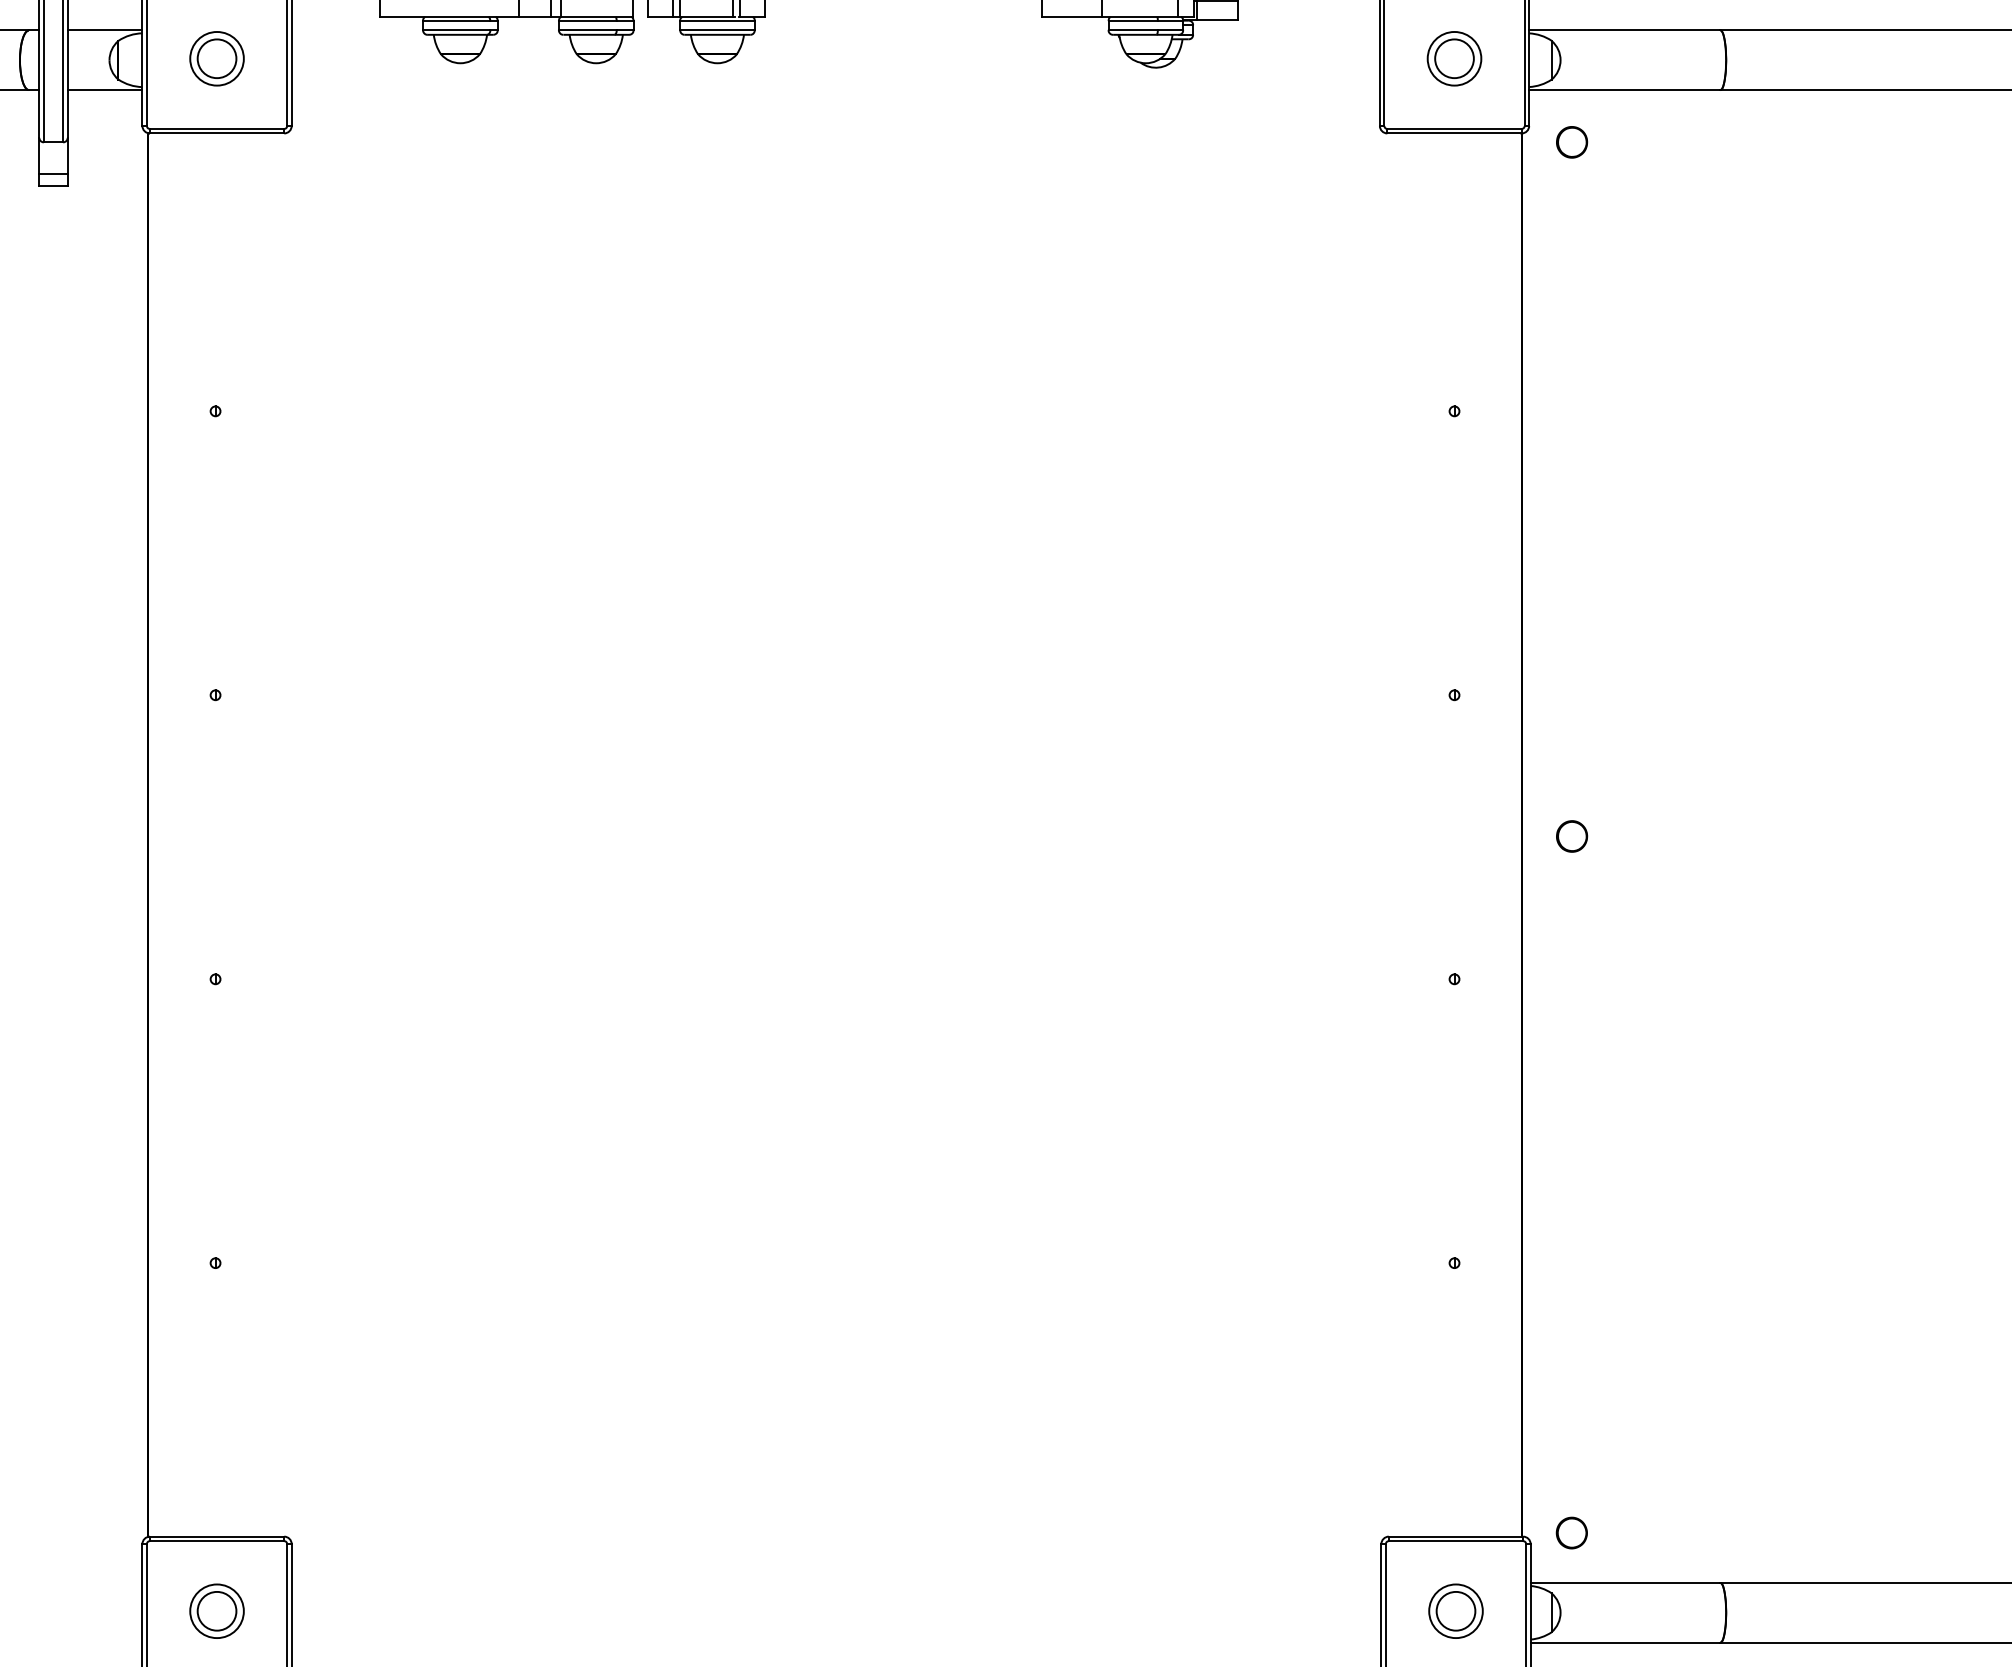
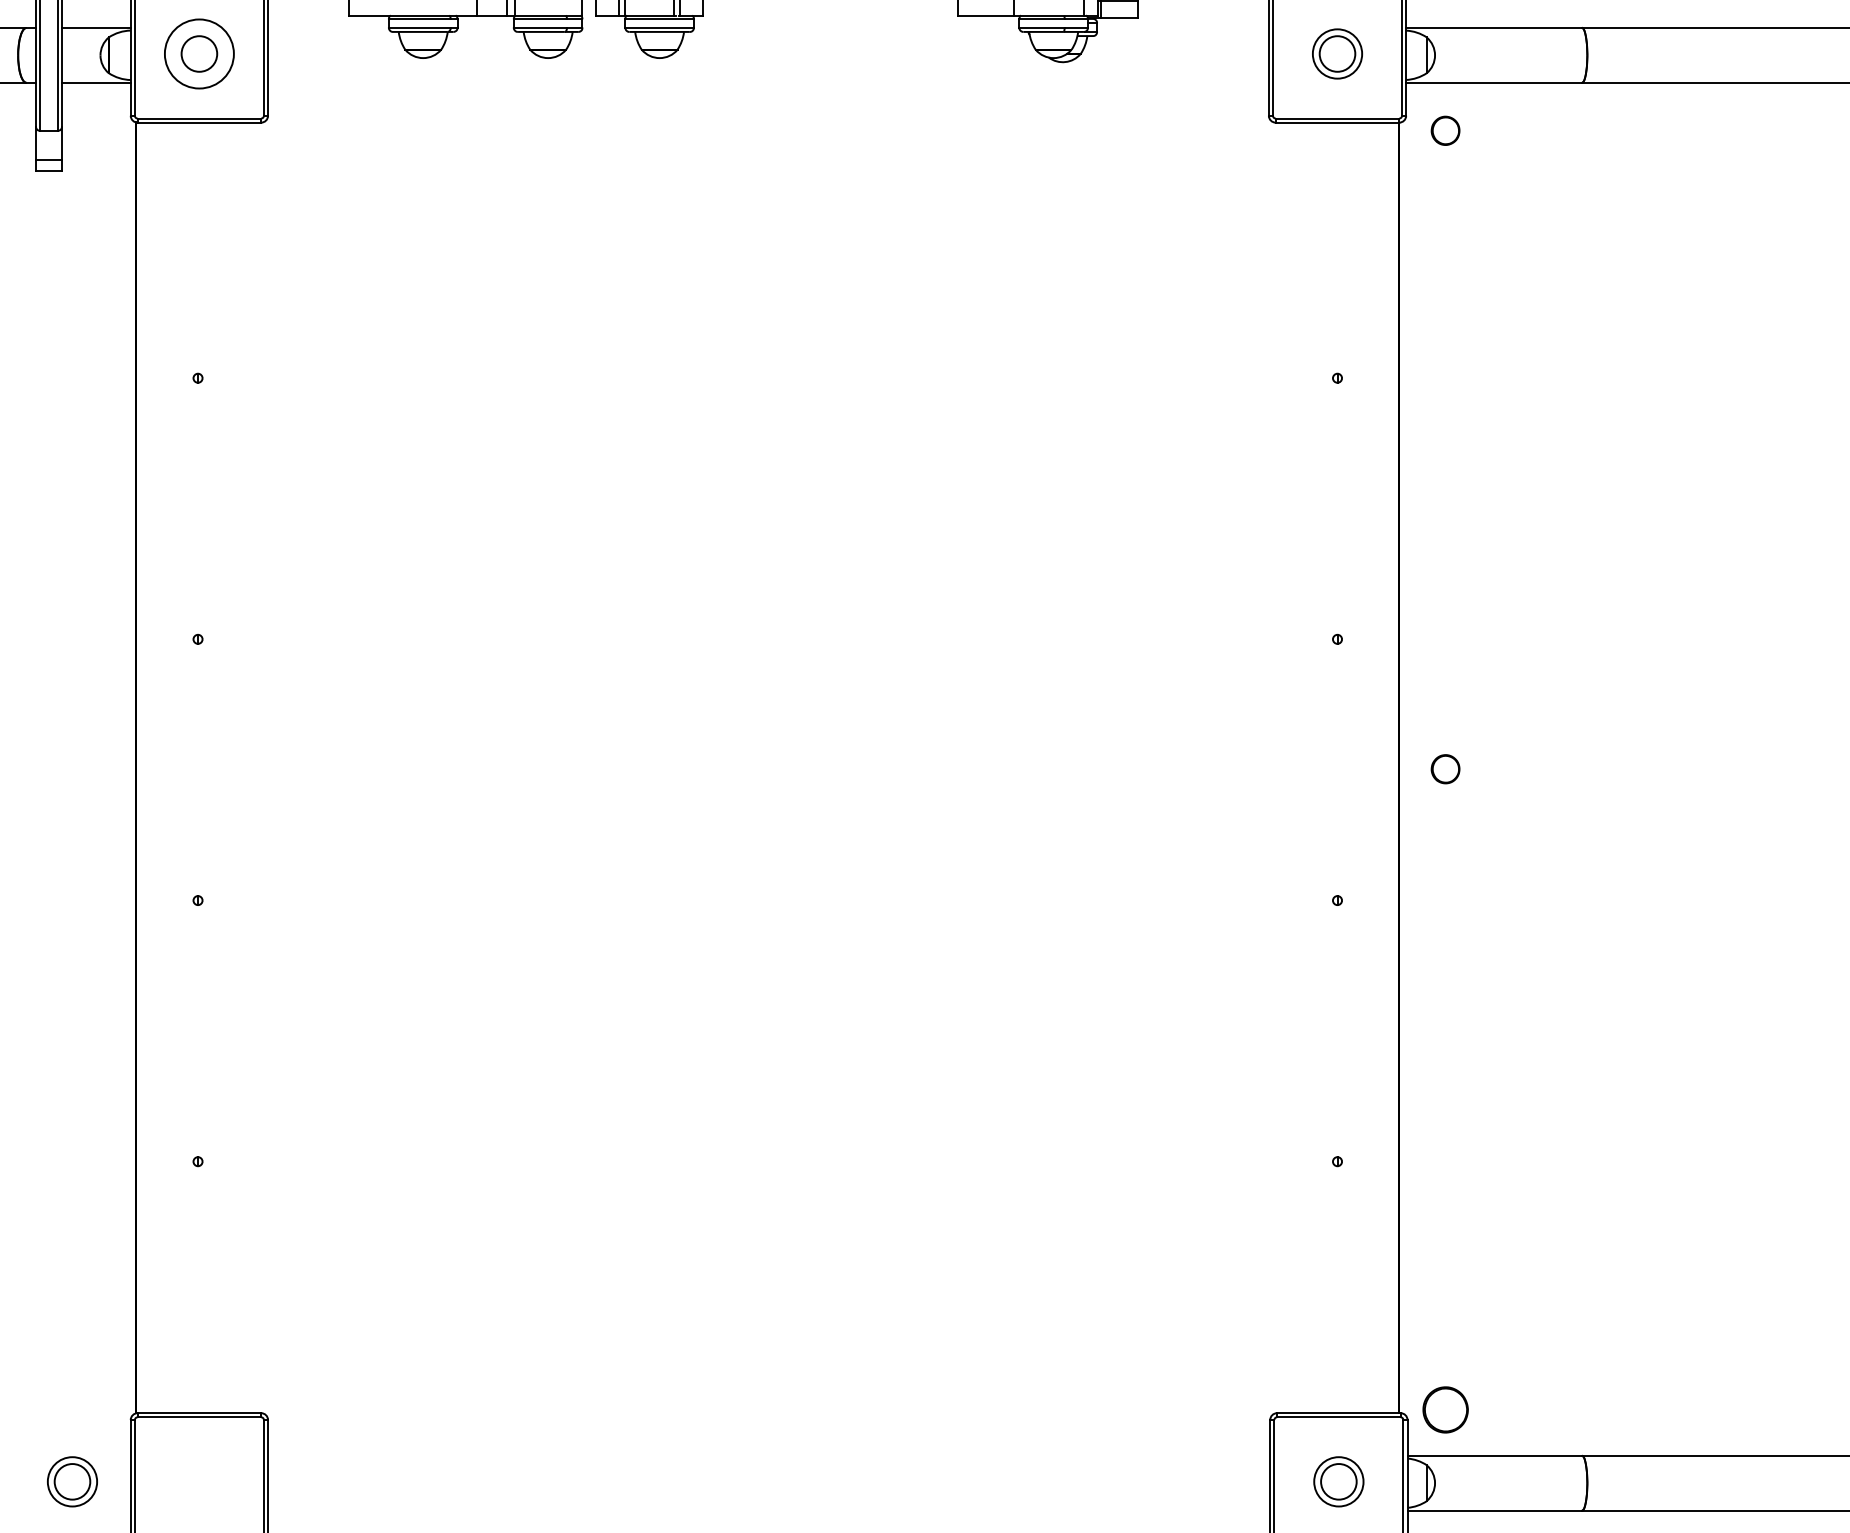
circle: (216, 58) -> (198, 53), size x1.4
part: (1571, 1532) -> (1445, 1409), size x1.6
part: (216, 1610) -> (71, 1481), moved

